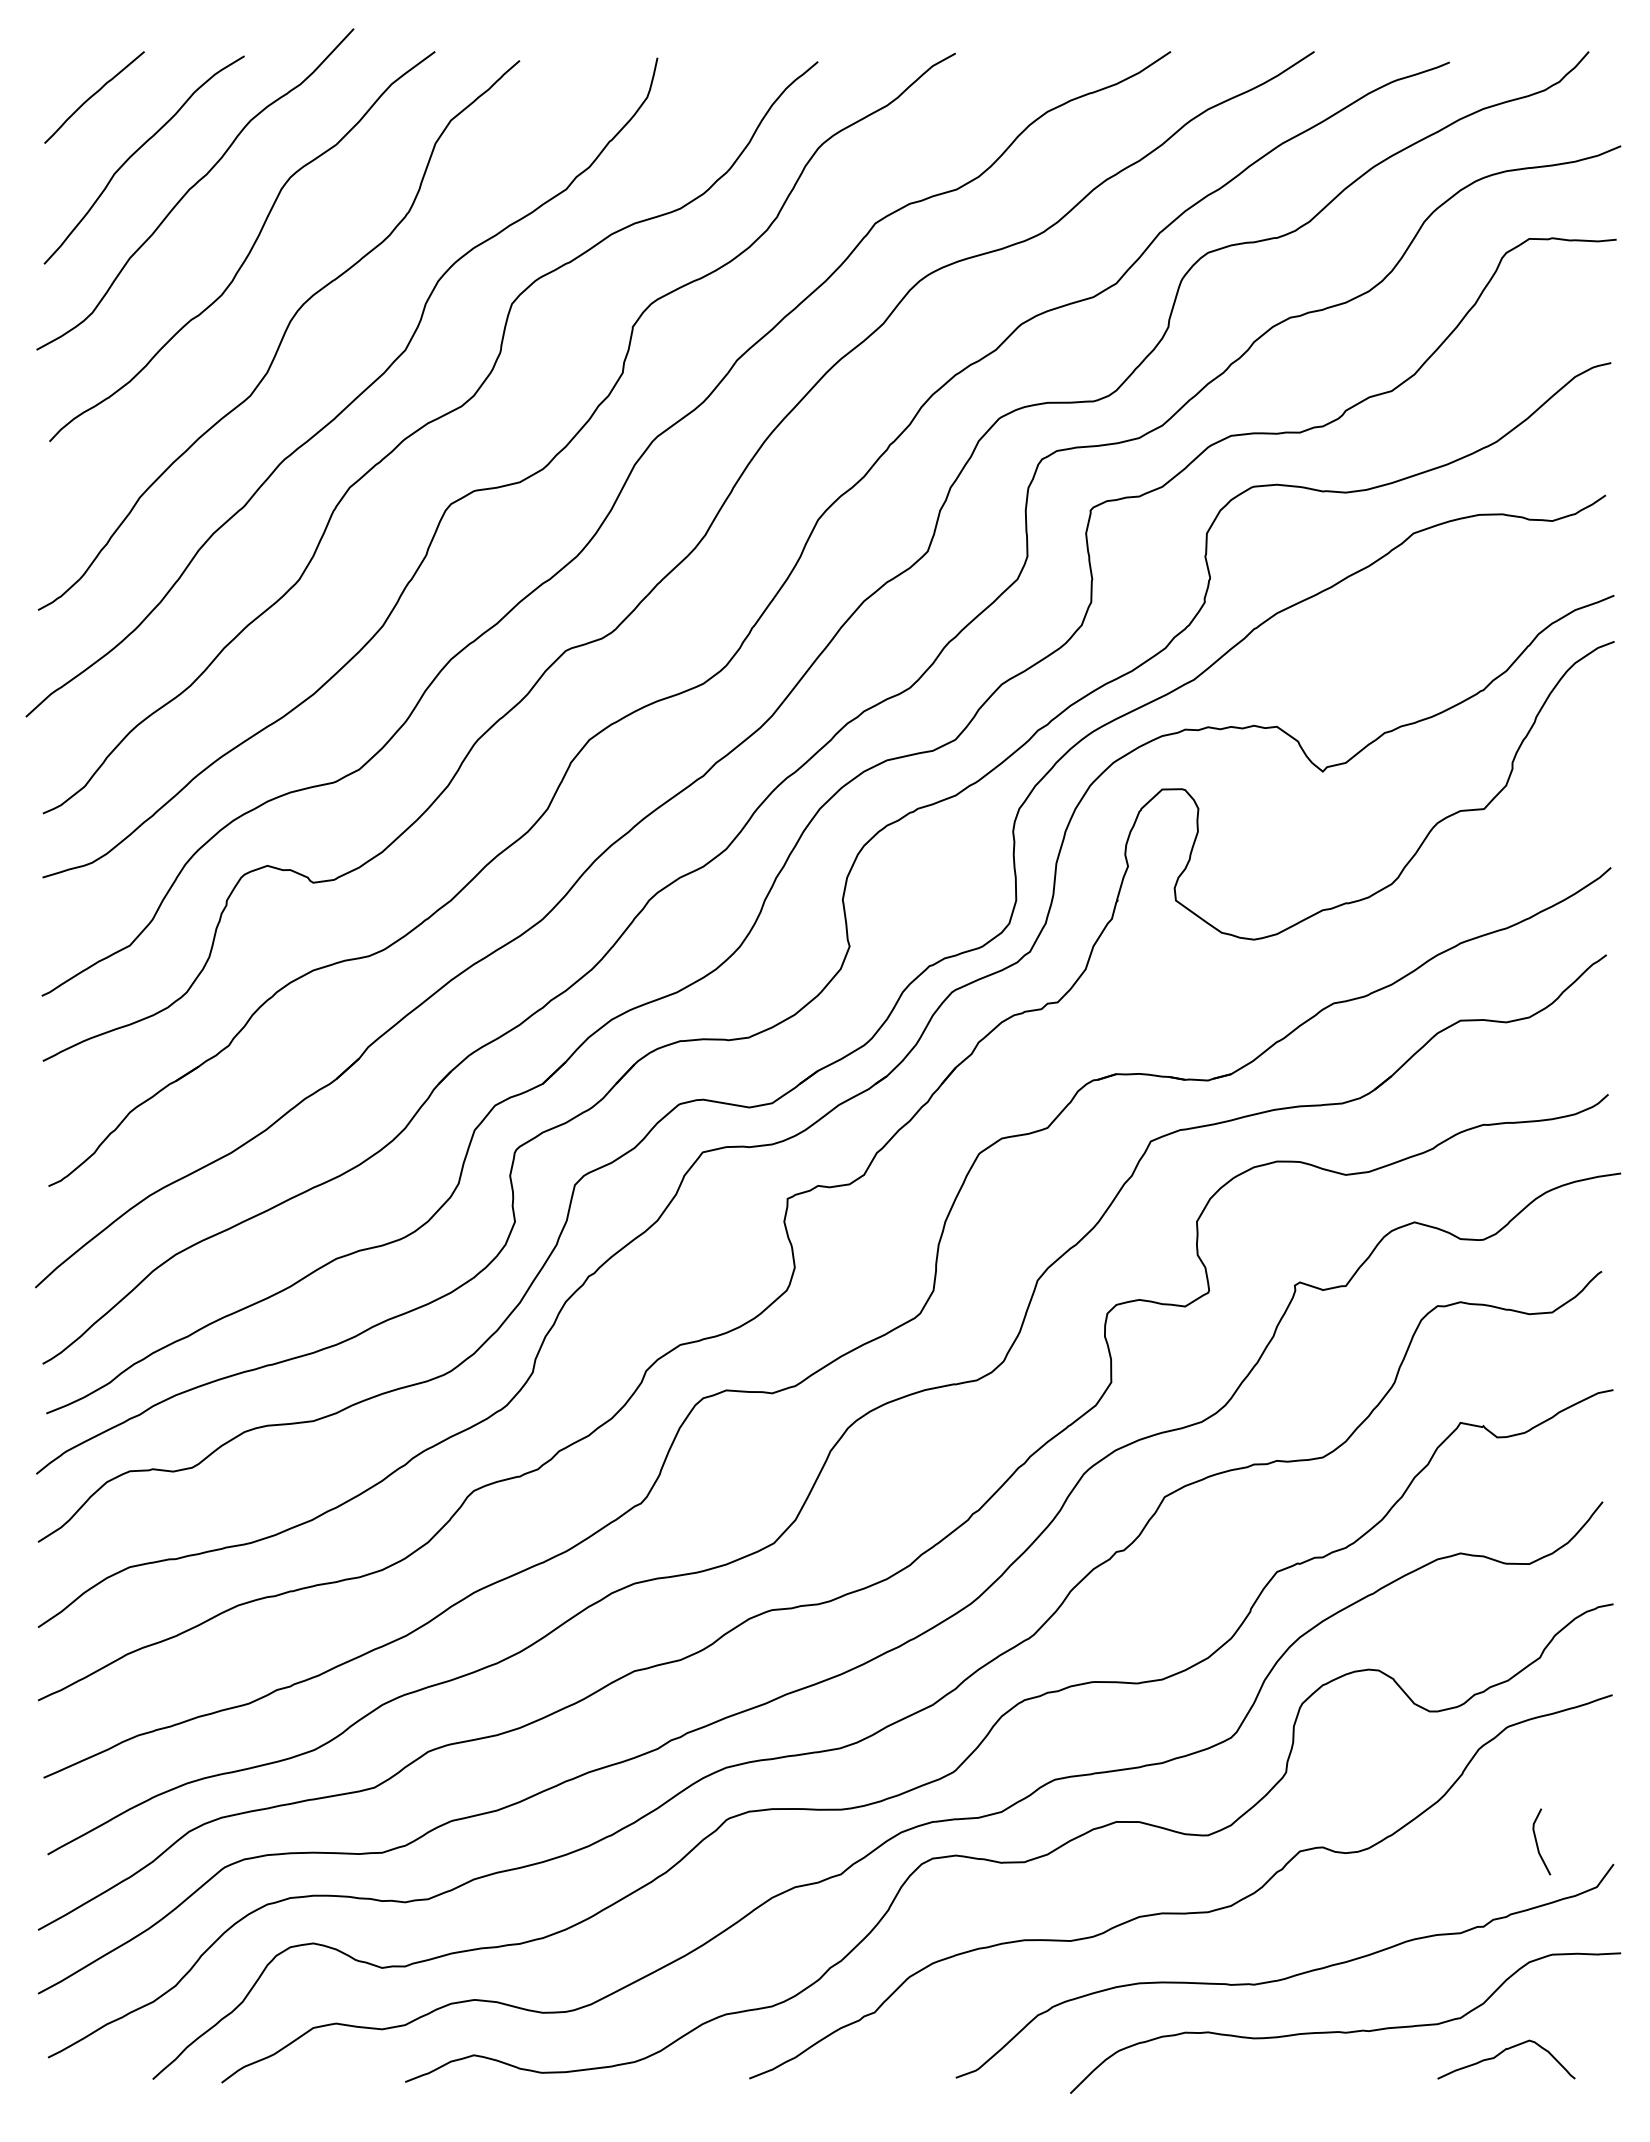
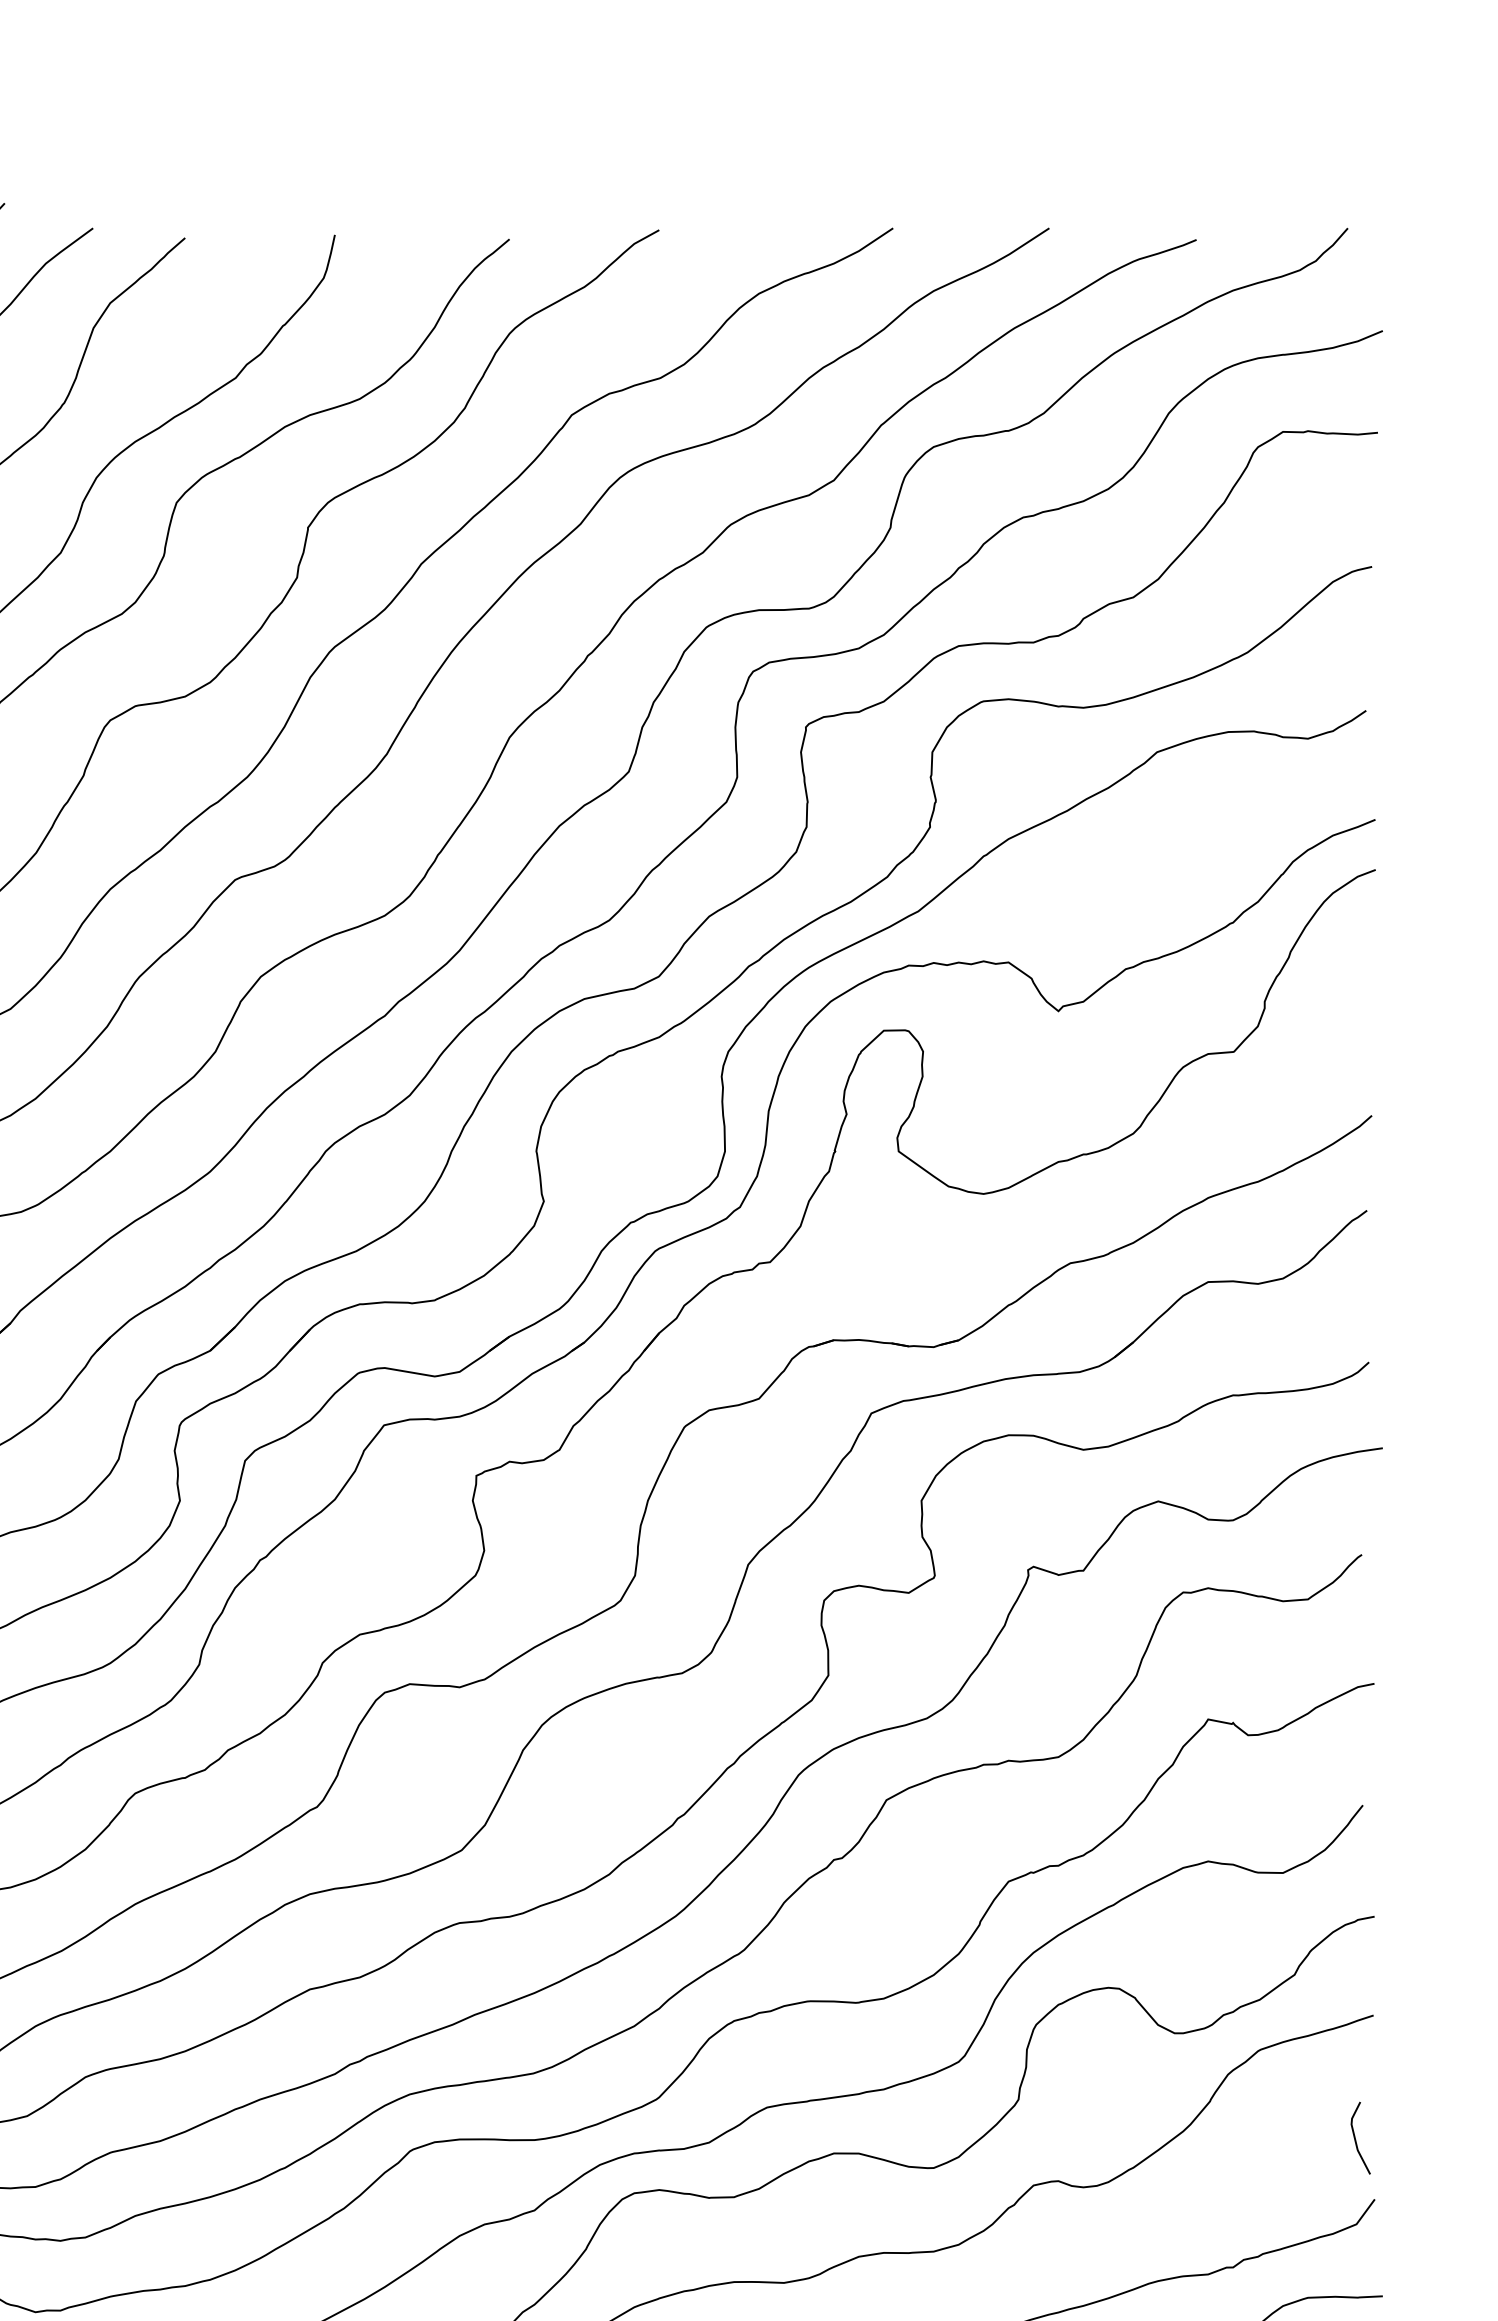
curve: (1537, 1841) -> (1356, 2137), moved

